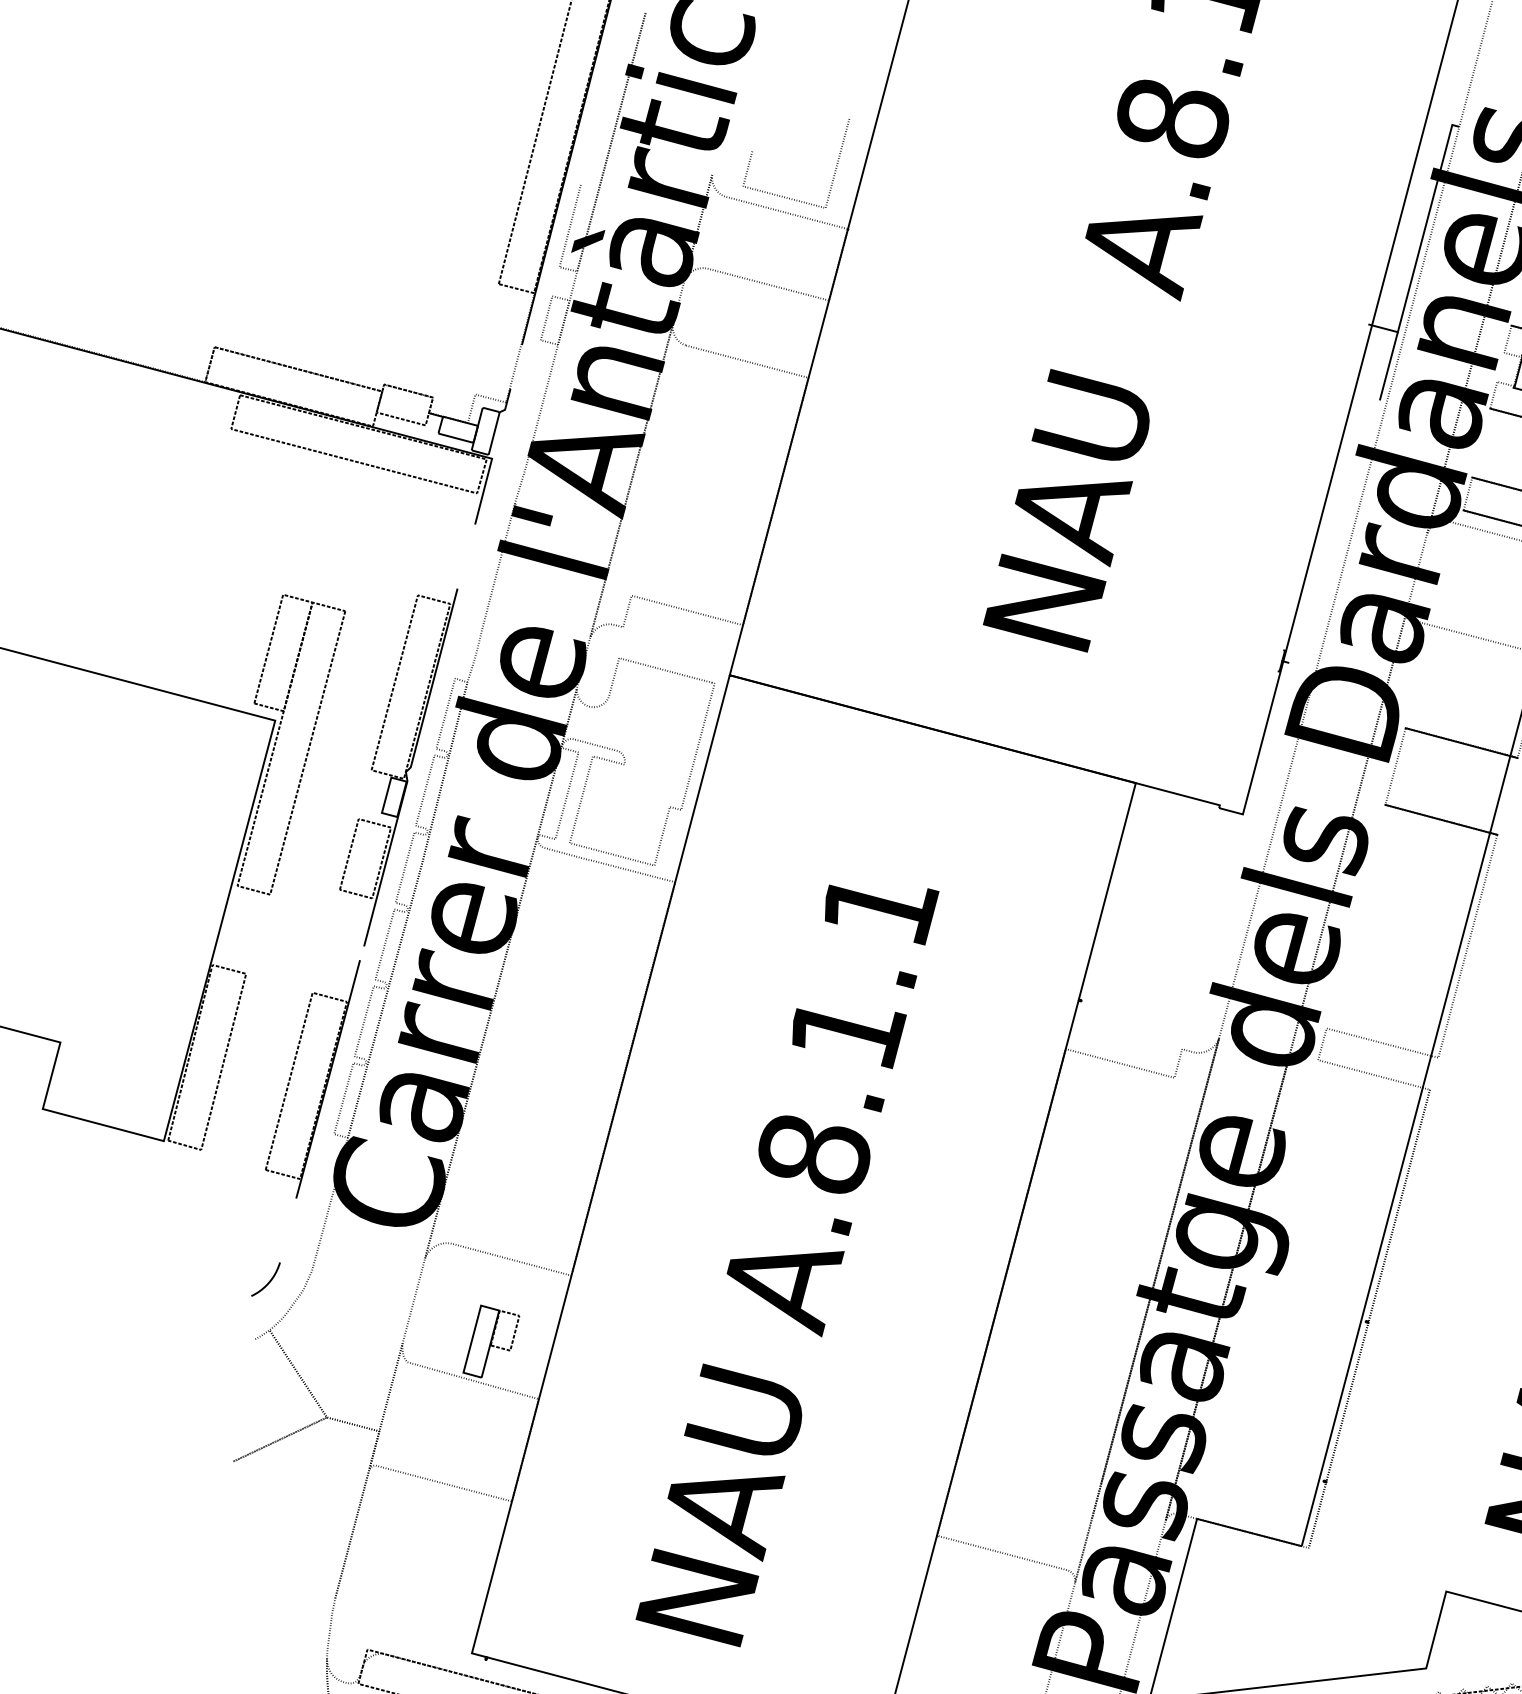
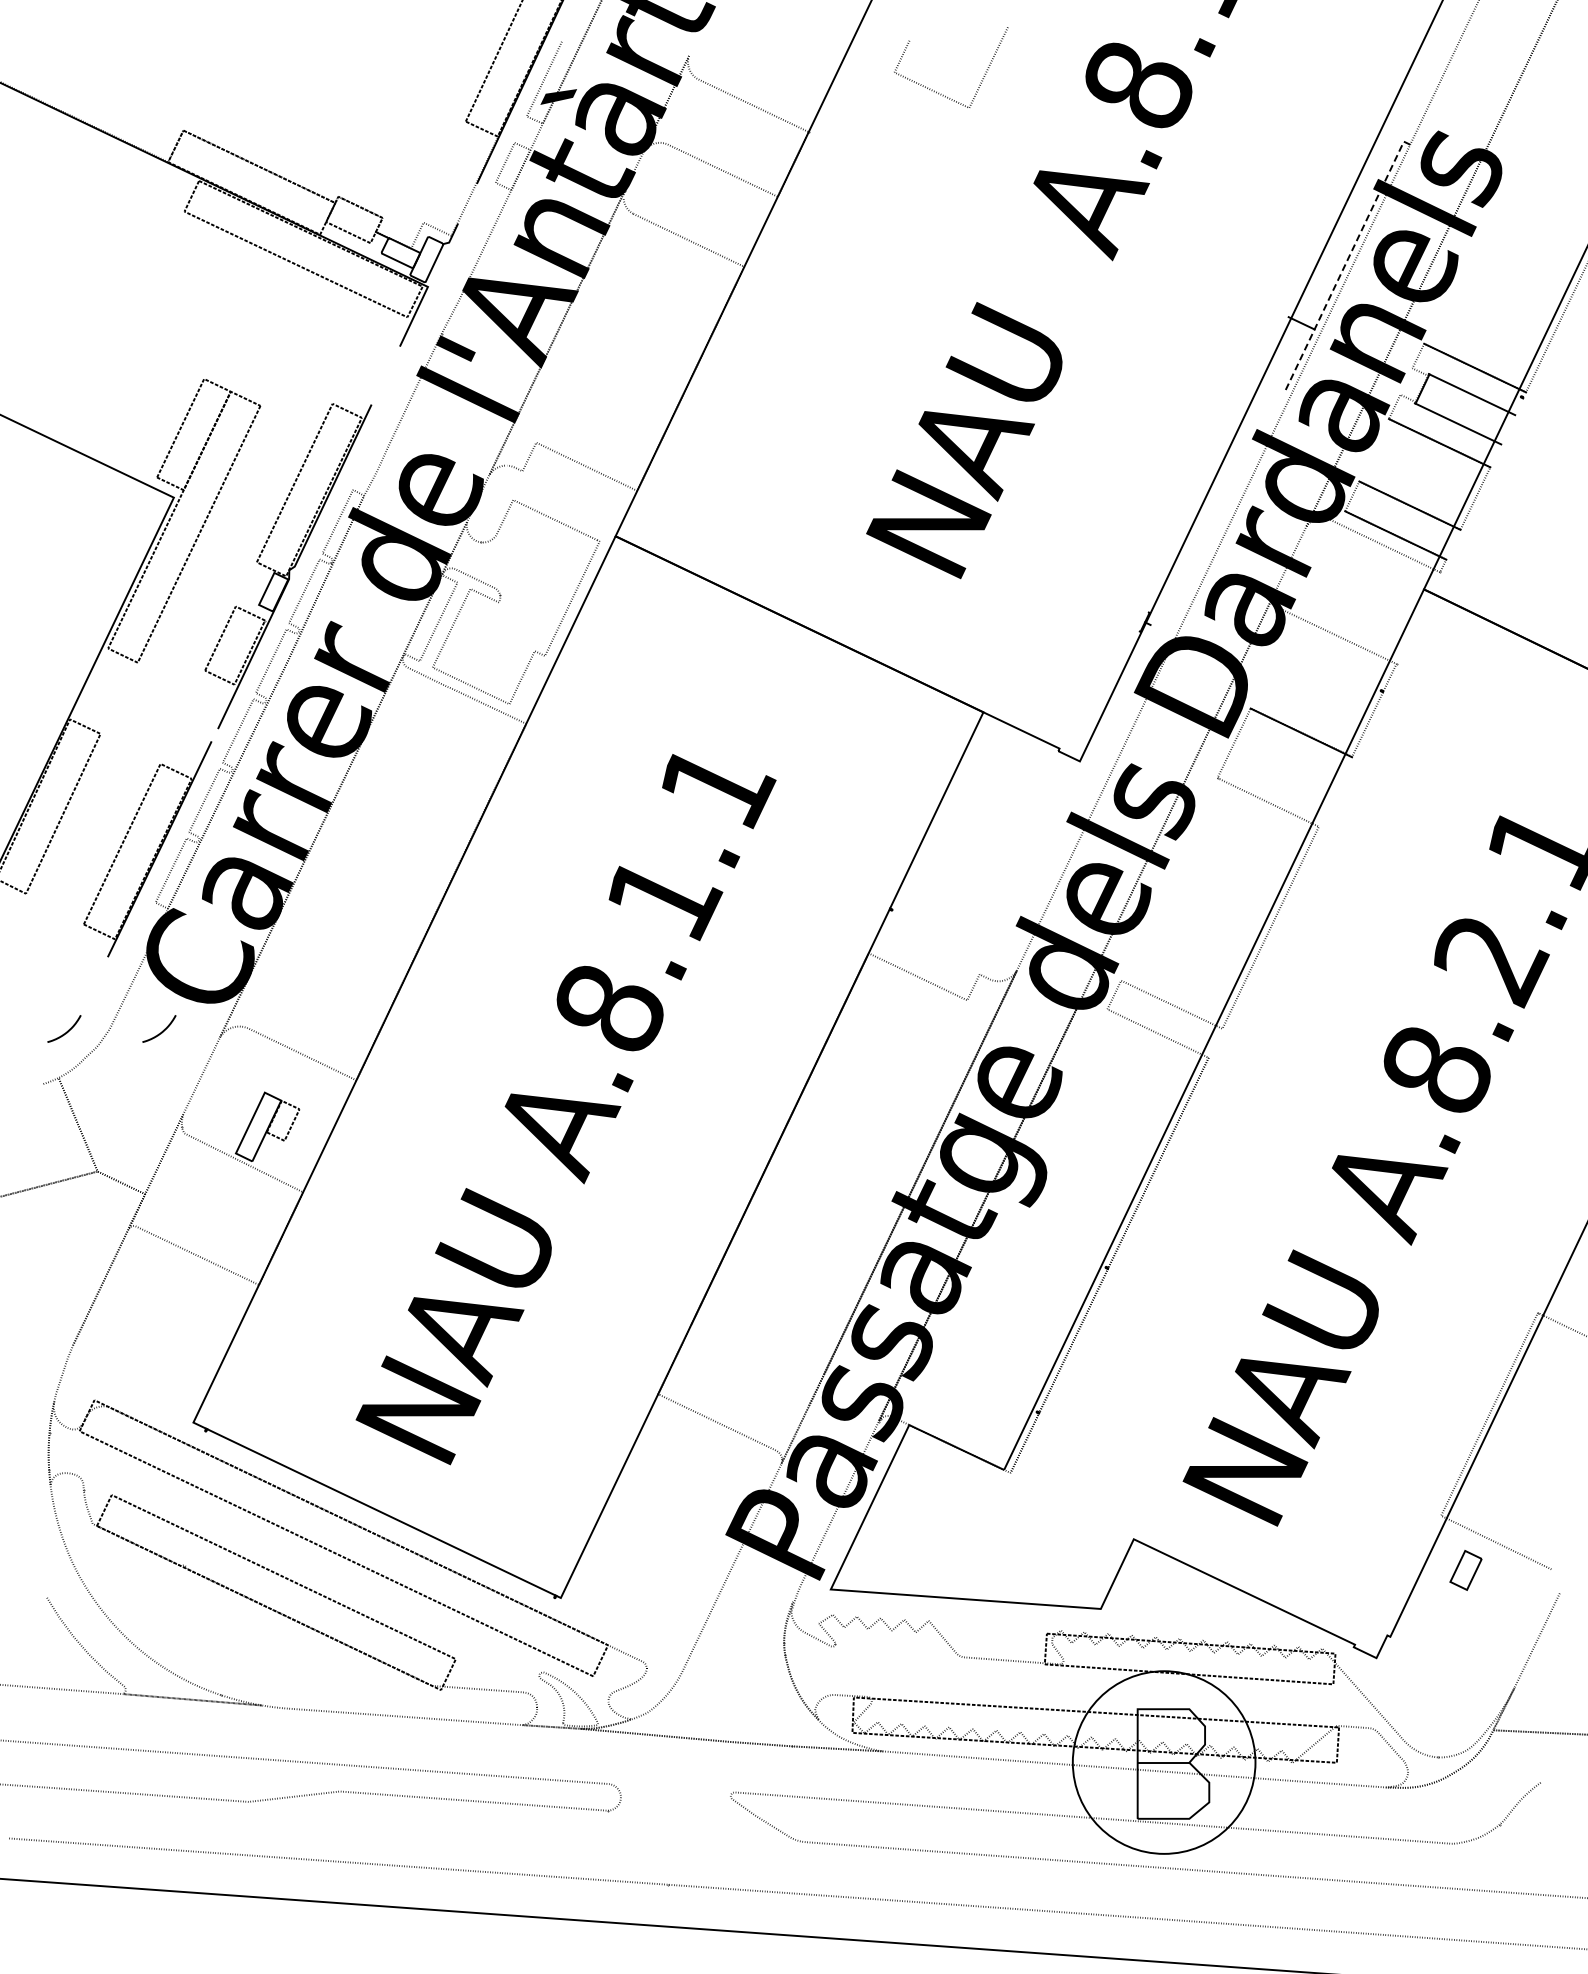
line: (792, 198) -> (939, 92), moved
line: (1416, 259) -> (1345, 263), solid -> dashed
line: (1440, 820) -> (1267, 802), removed
curve: (365, 1262) -> (162, 1030), added

